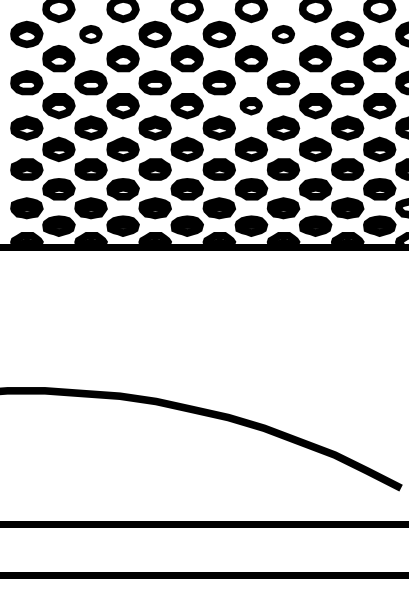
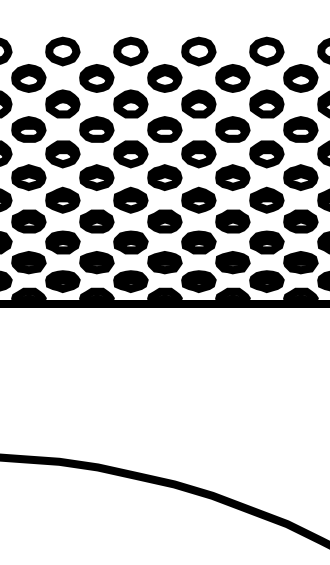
part: (90, 34) -> (28, 78), size x1.43
part: (283, 34) -> (232, 78), size x1.43
part: (250, 106) -> (197, 154), size x1.43

